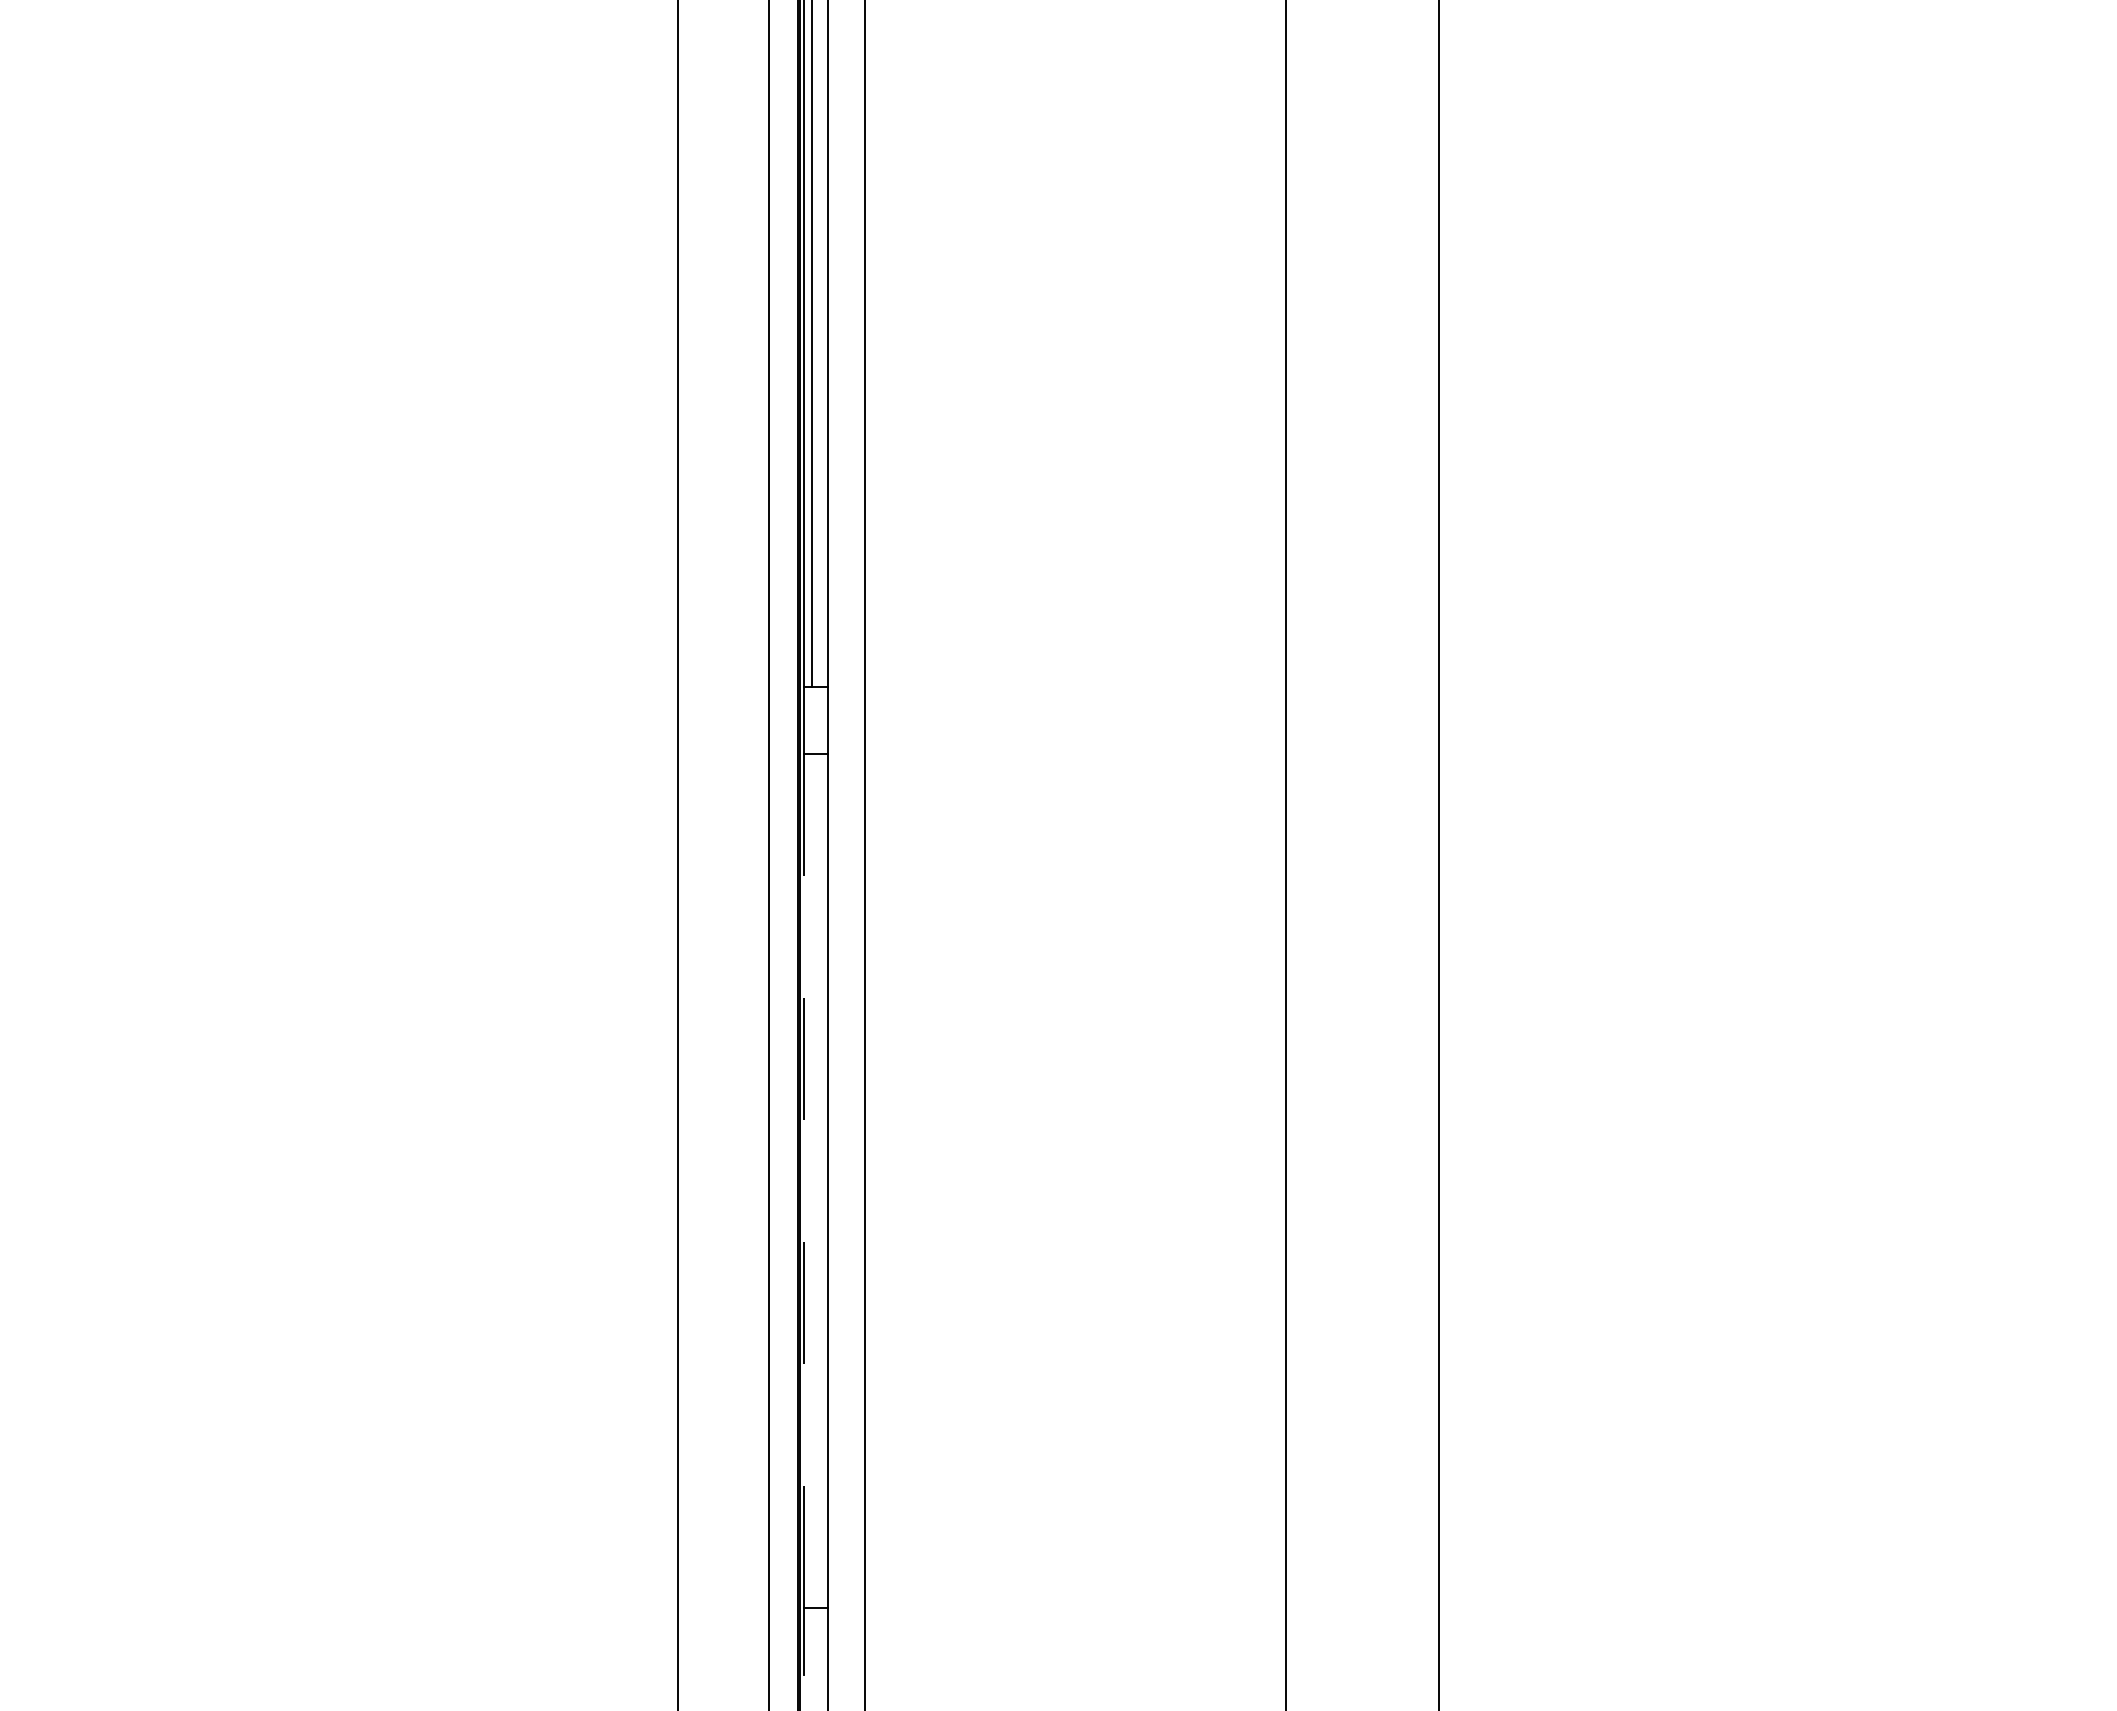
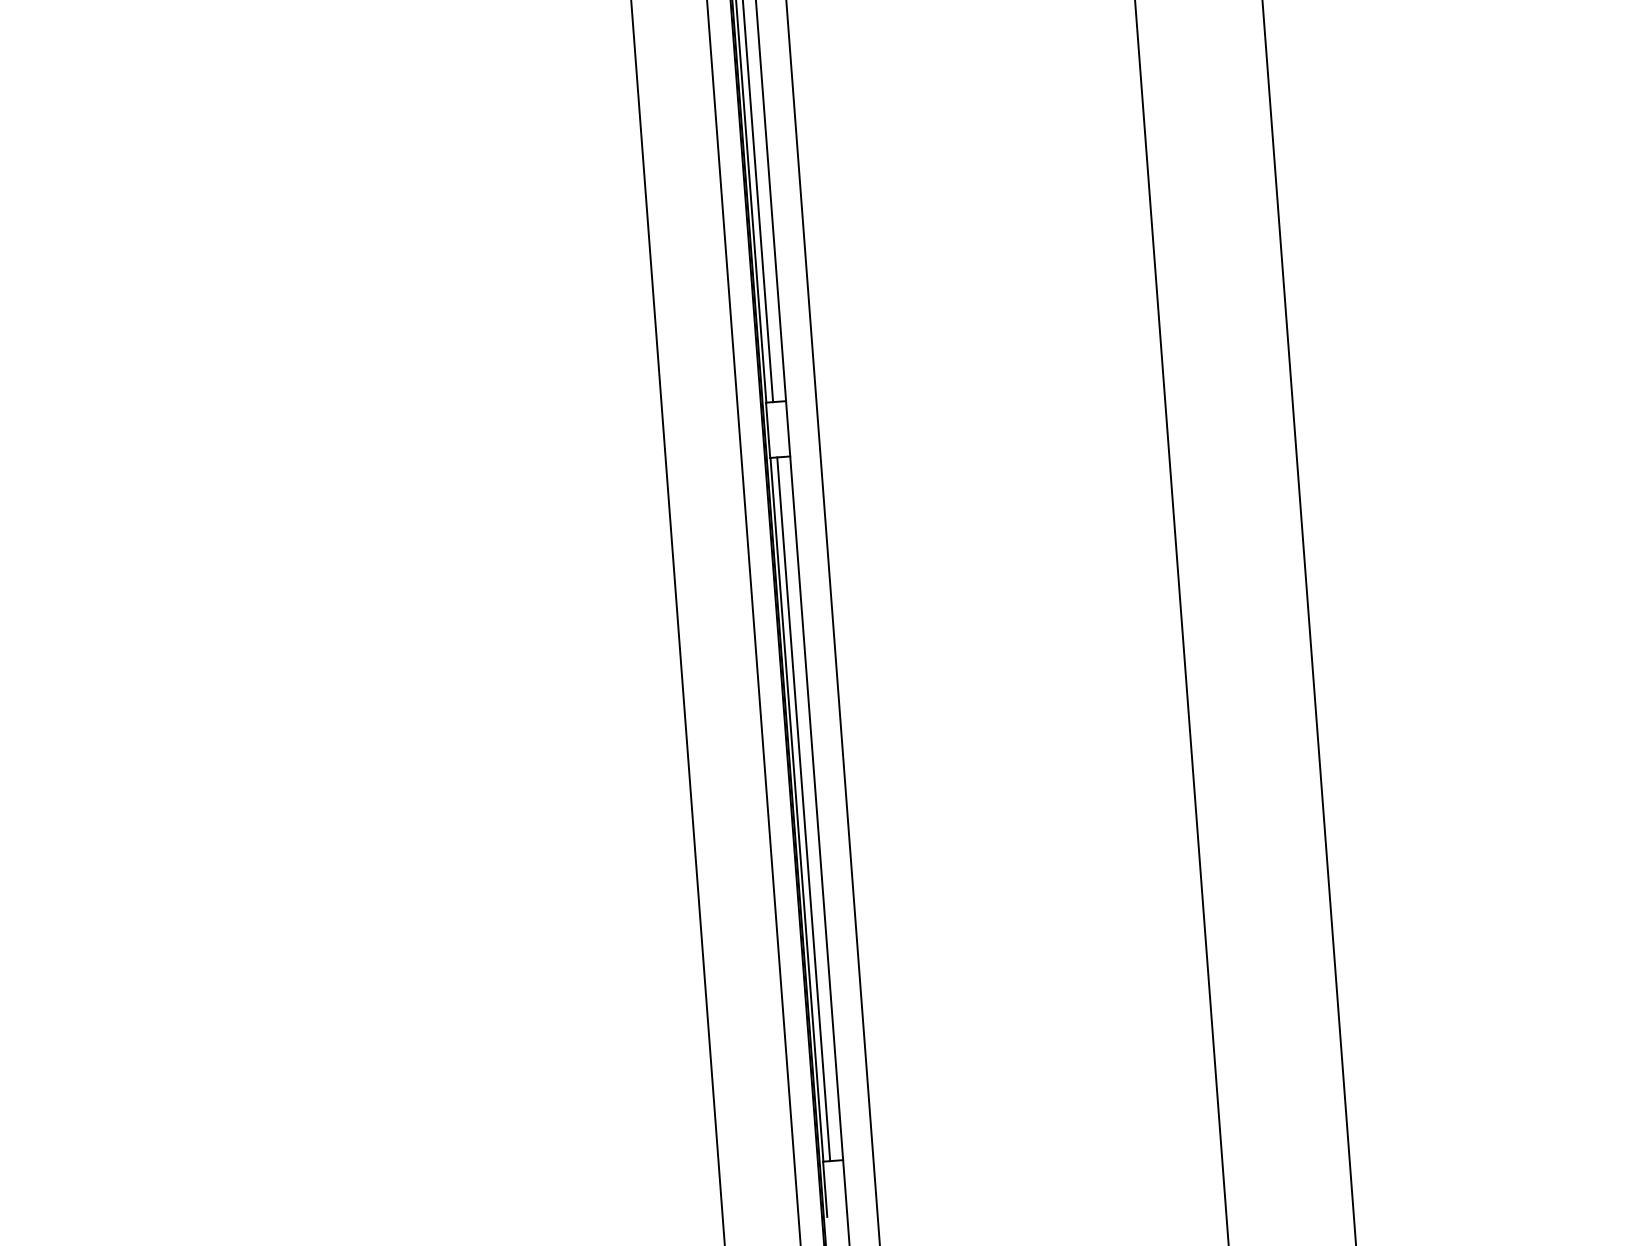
line: (812, 1180) -> (803, 808), added
line: (804, 1181) -> (797, 810), dashed -> solid

